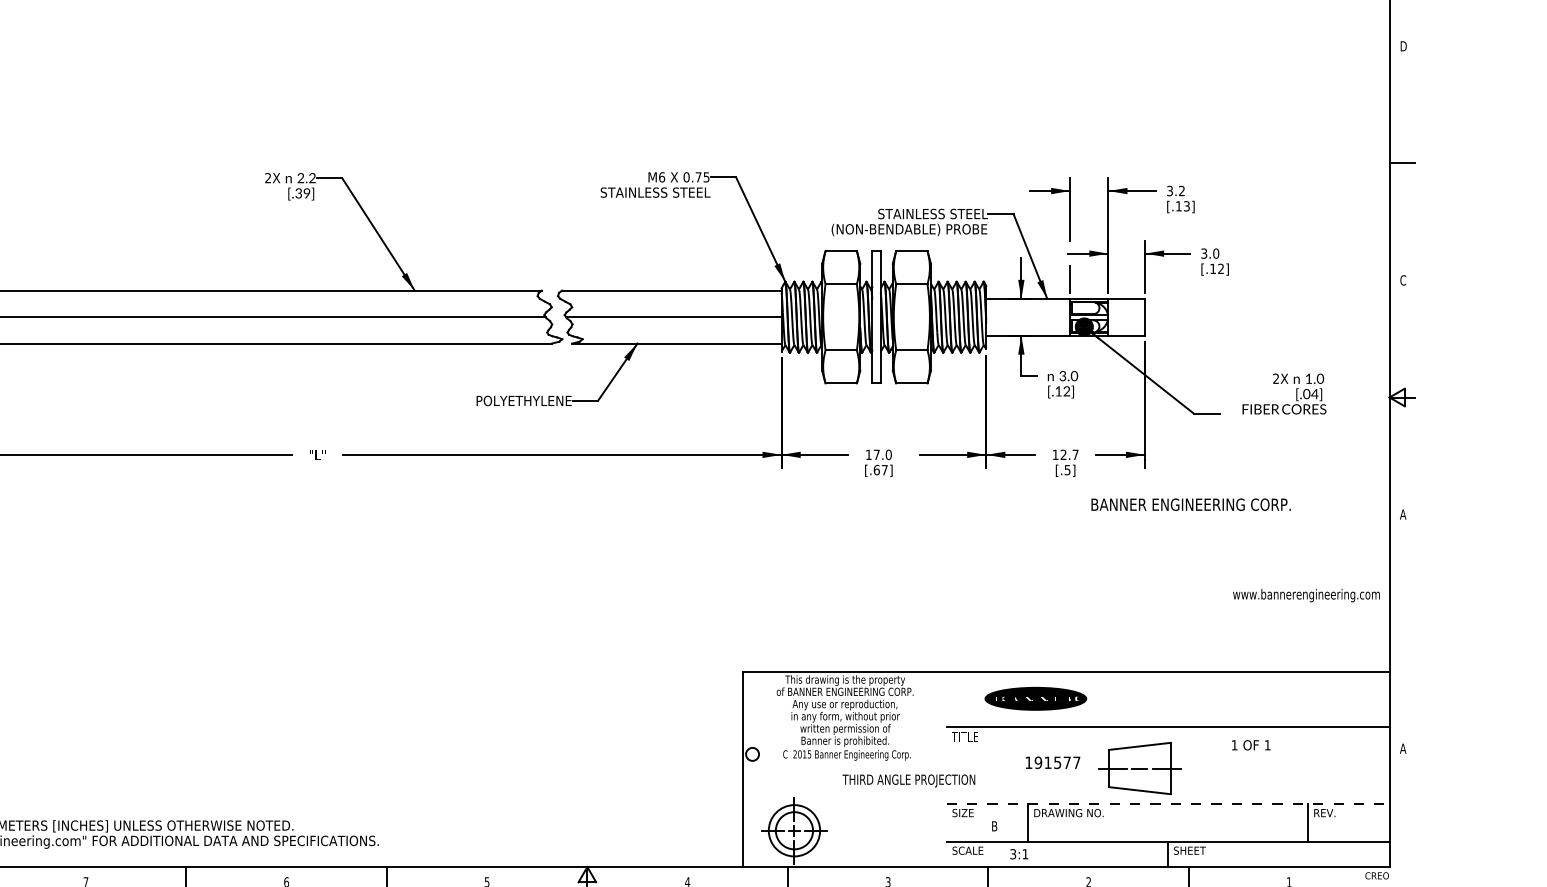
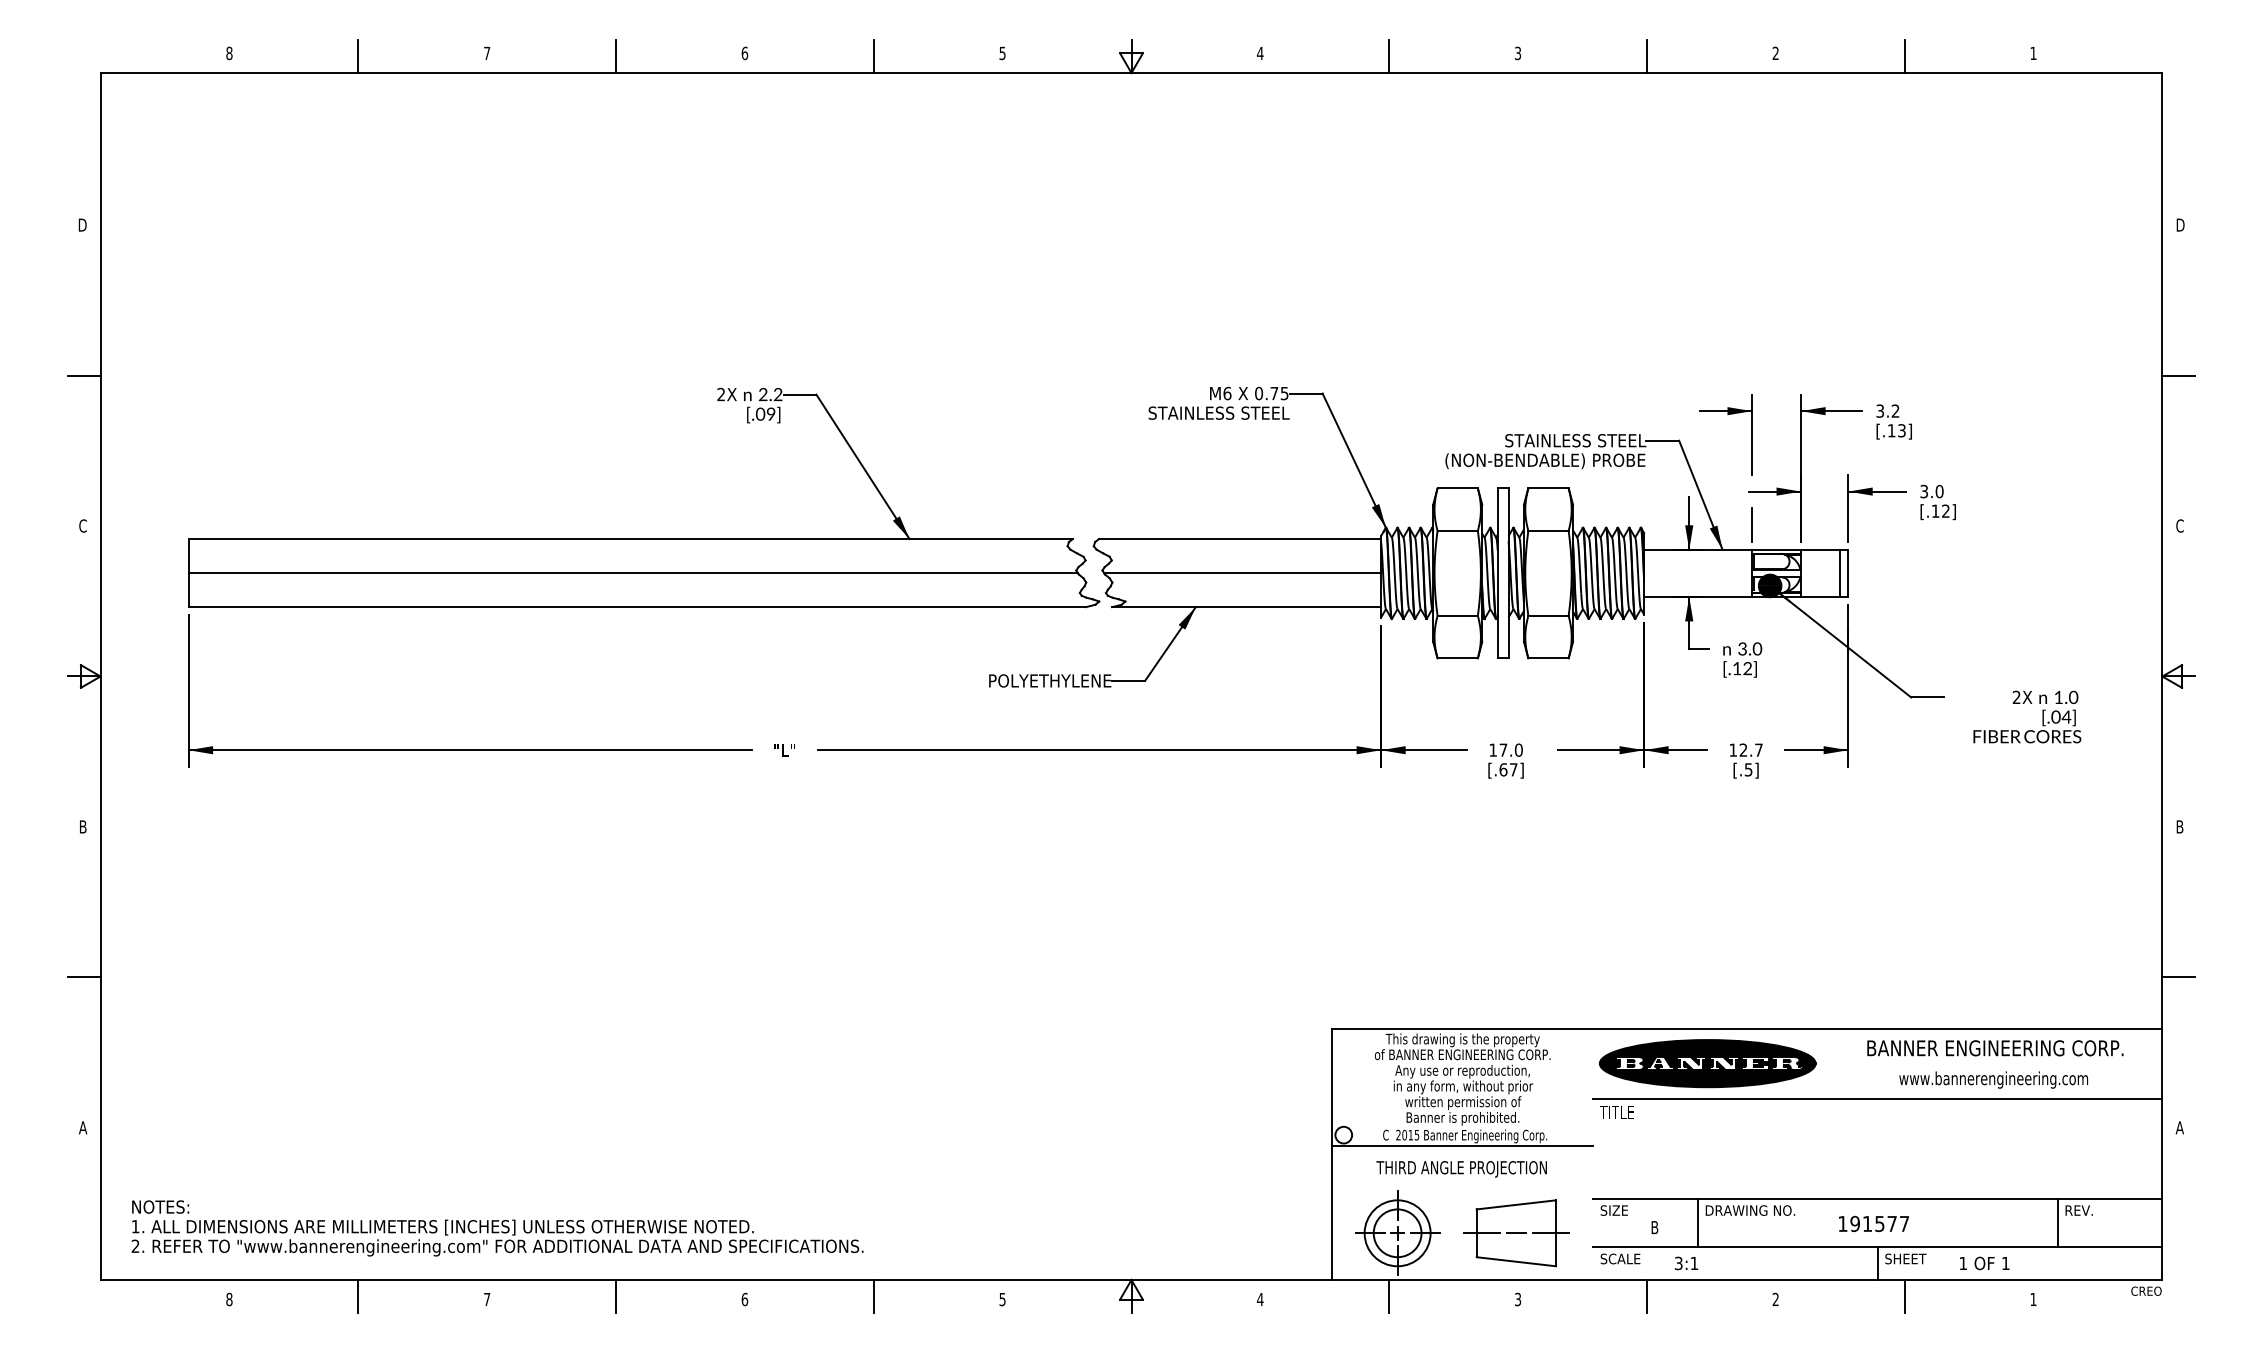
text: (298, 193) -> (760, 414), [.39] -> [.09]
line: (1139, 316) -> (1840, 572), added
text: (1284, 393) -> (2027, 716), moved
text: (1191, 504) -> (1995, 1048), moved
text: (1402, 514) -> (2179, 826), A -> B
text: (1306, 595) -> (1993, 1079), moved
line: (1402, 631) -> (2178, 977), added
part: (1035, 698) -> (1707, 1063), size x1.67
text: (1251, 745) -> (1984, 1263), moved
text: (1052, 762) -> (1873, 1223), moved
line: (844, 763) -> (1462, 1146), added
part: (1139, 768) -> (1516, 1233), moved
text: (908, 781) -> (1461, 1169), moved
line: (1167, 803) -> (1877, 1198), dashed -> solid

